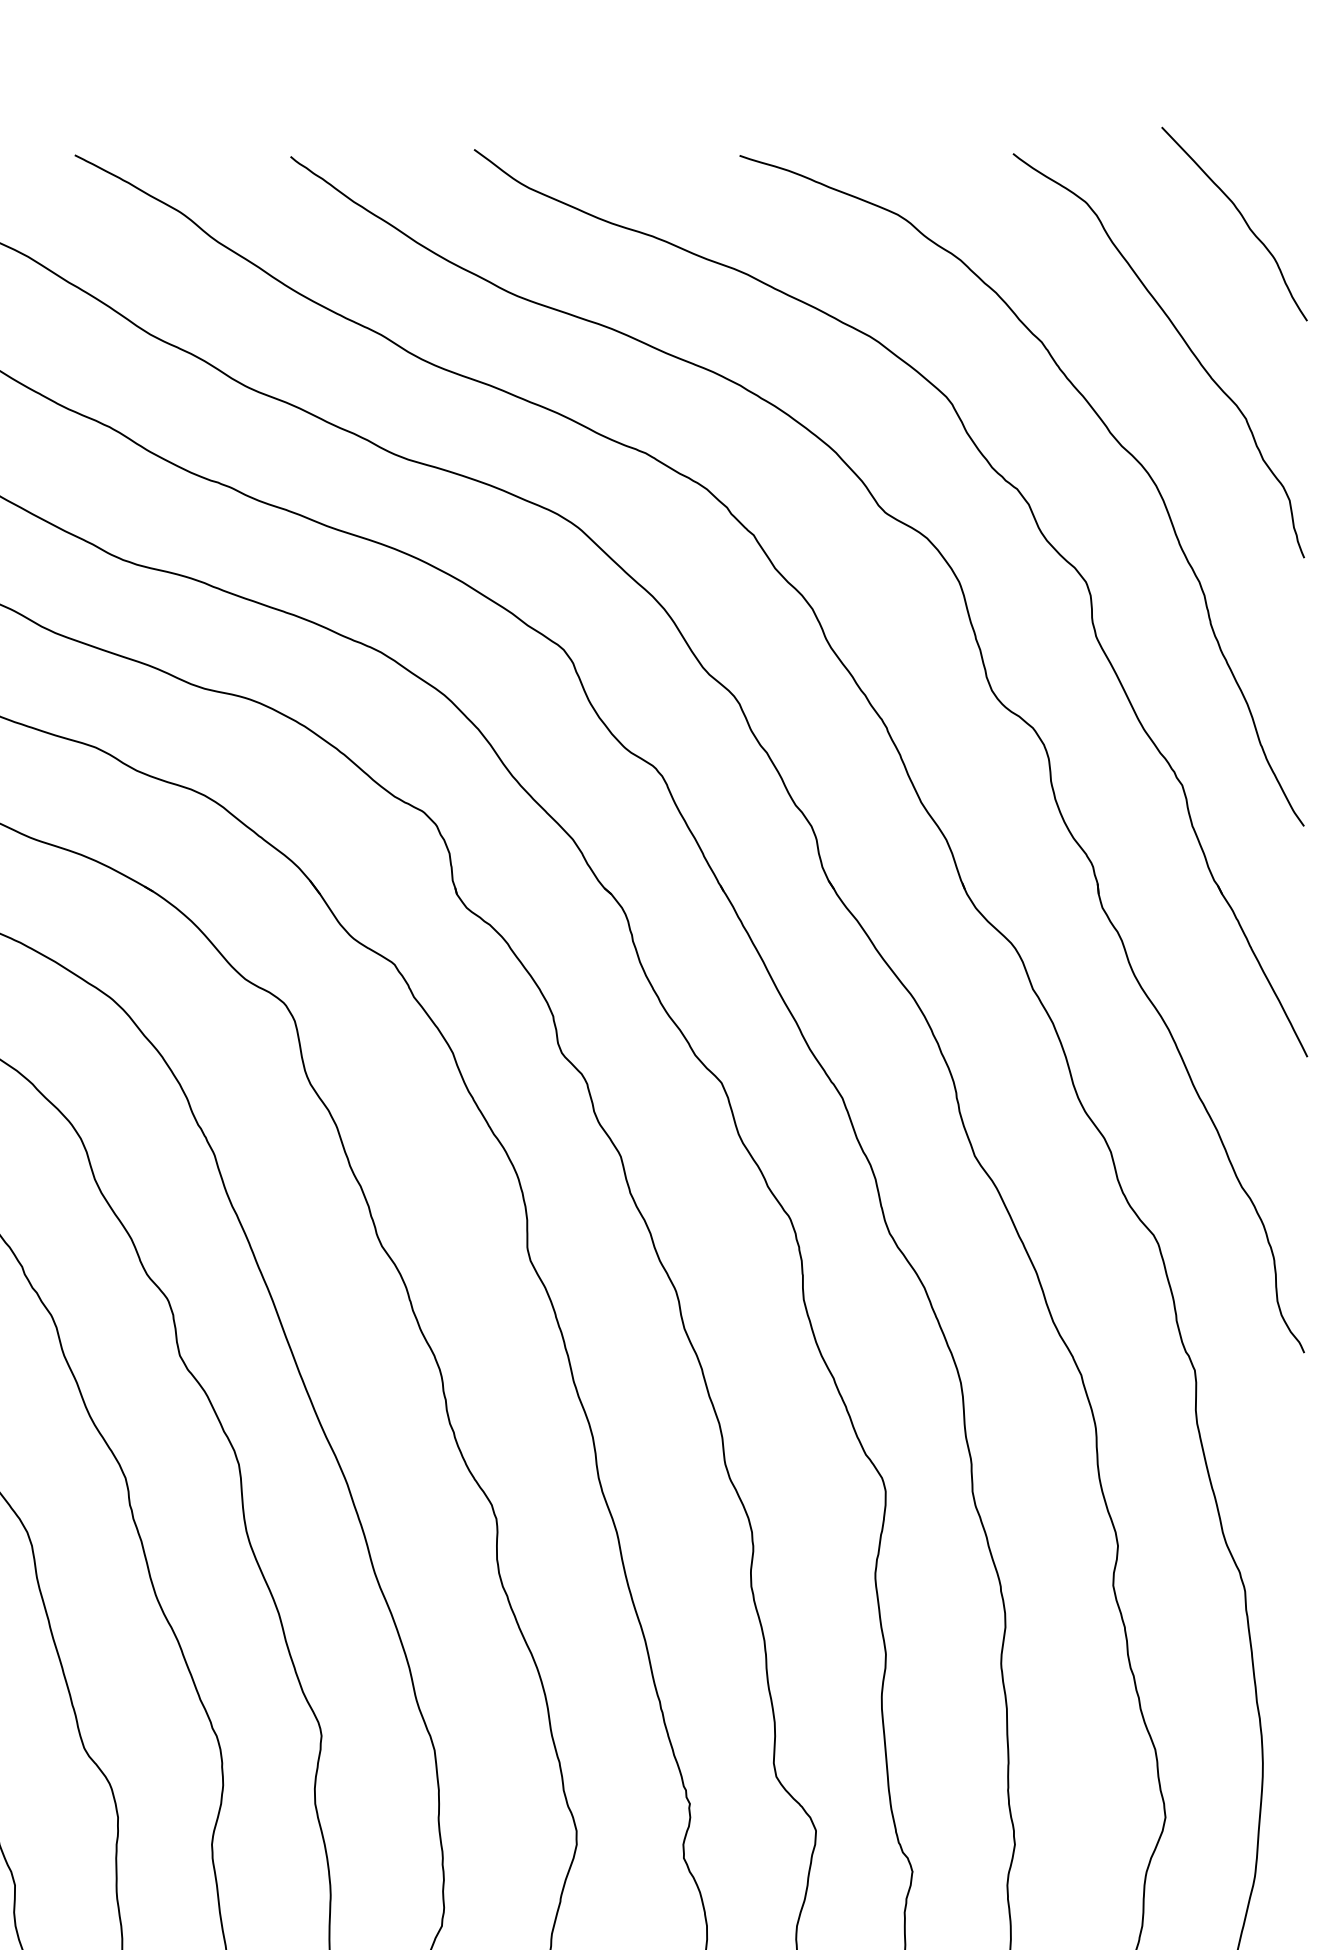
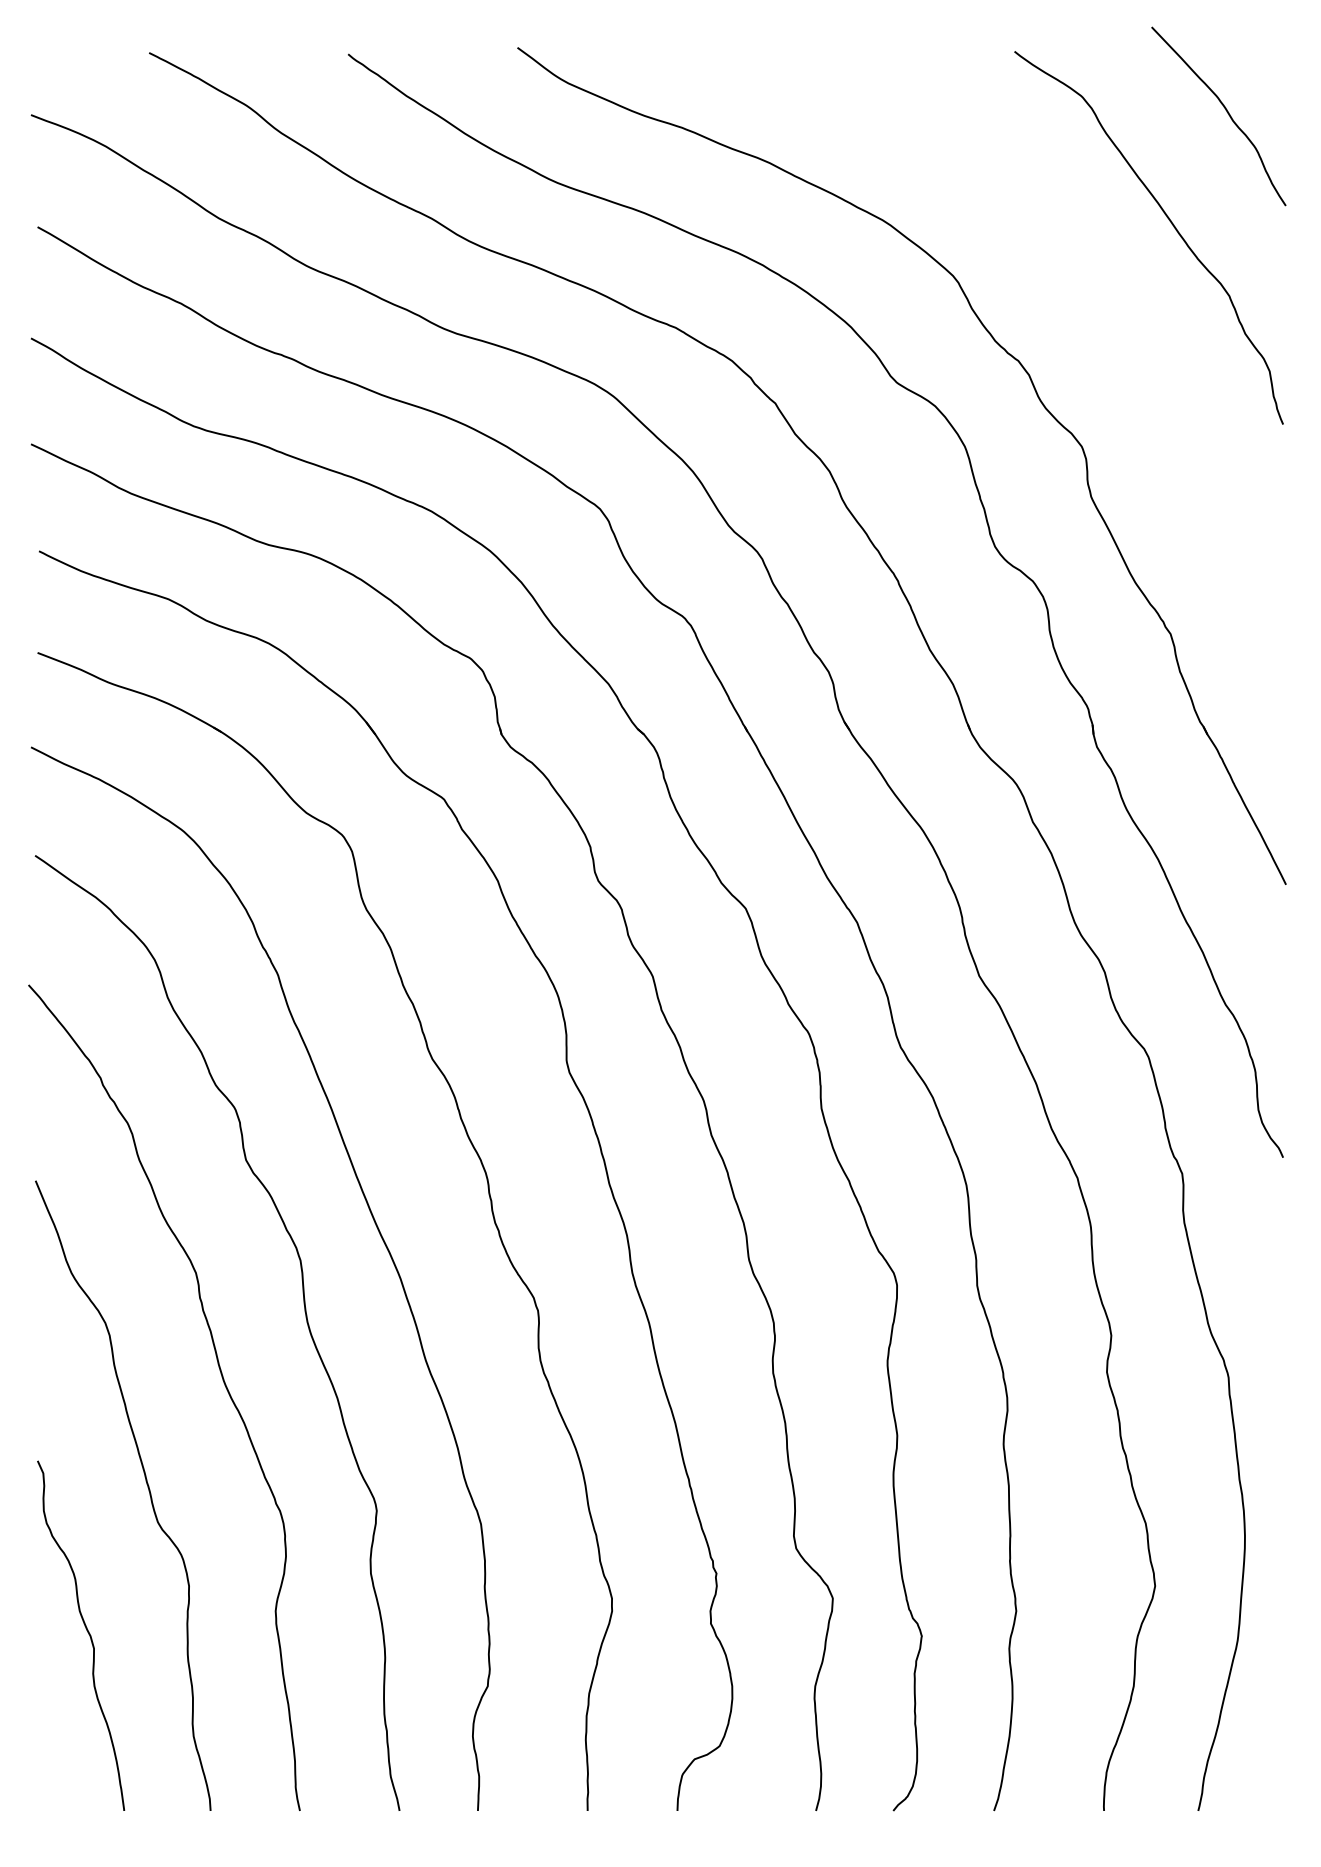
curve: (1108, 432) -> (1102, 308), removed

